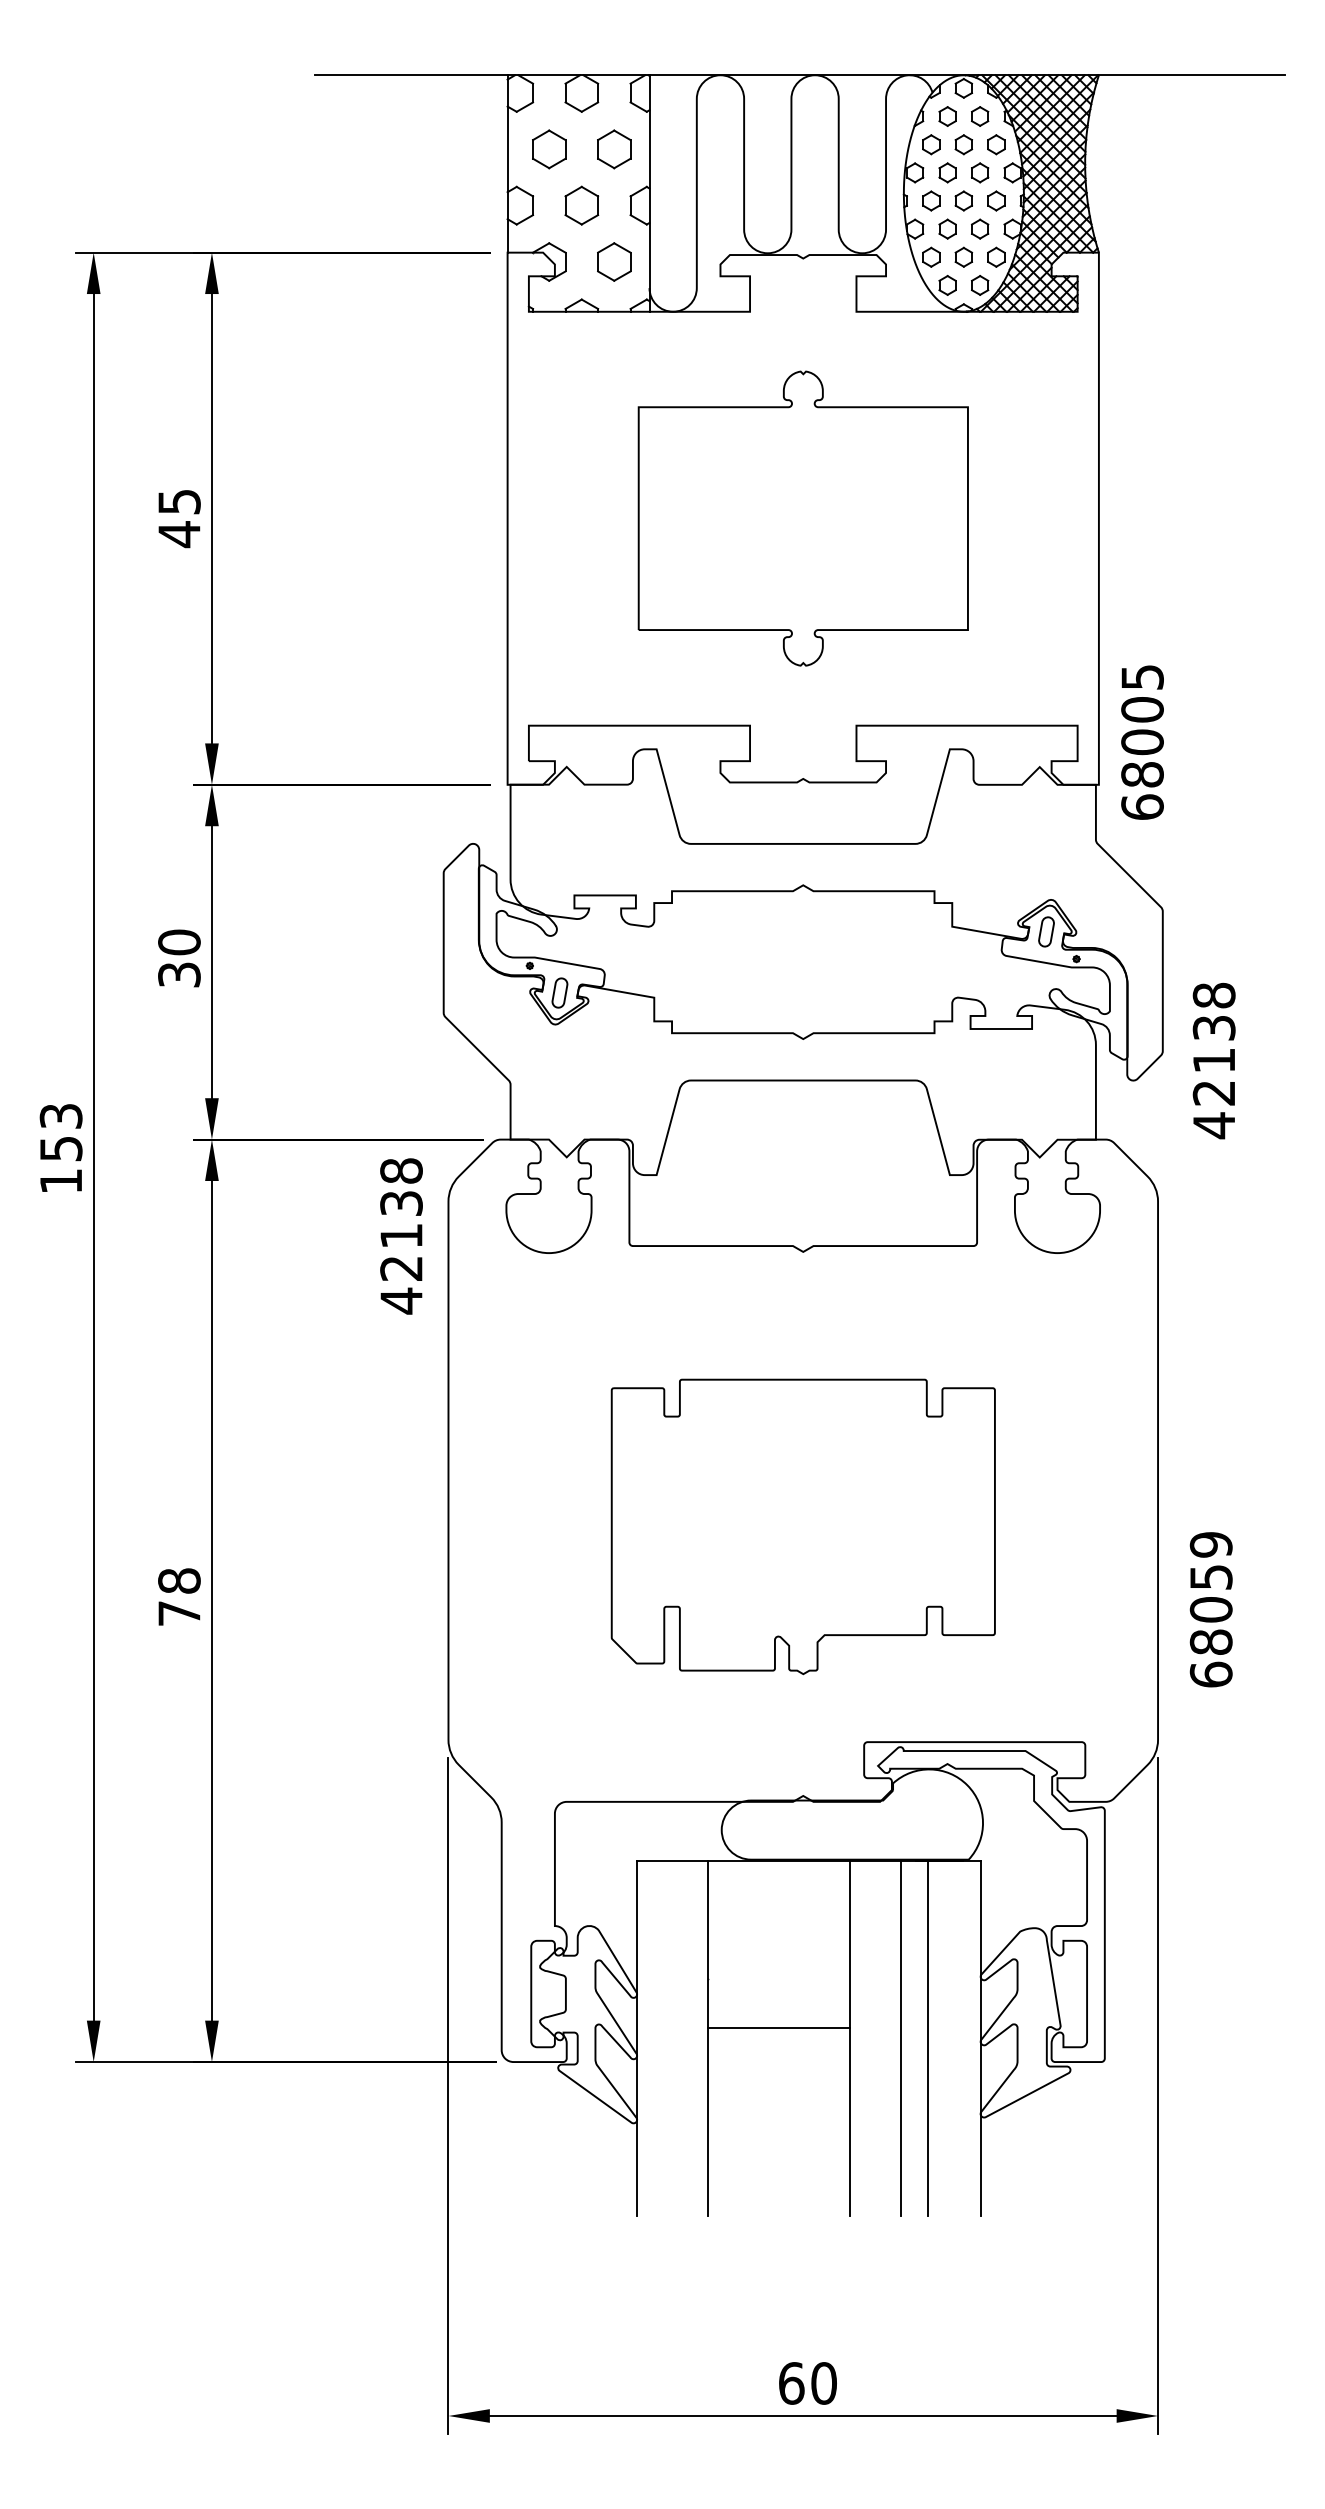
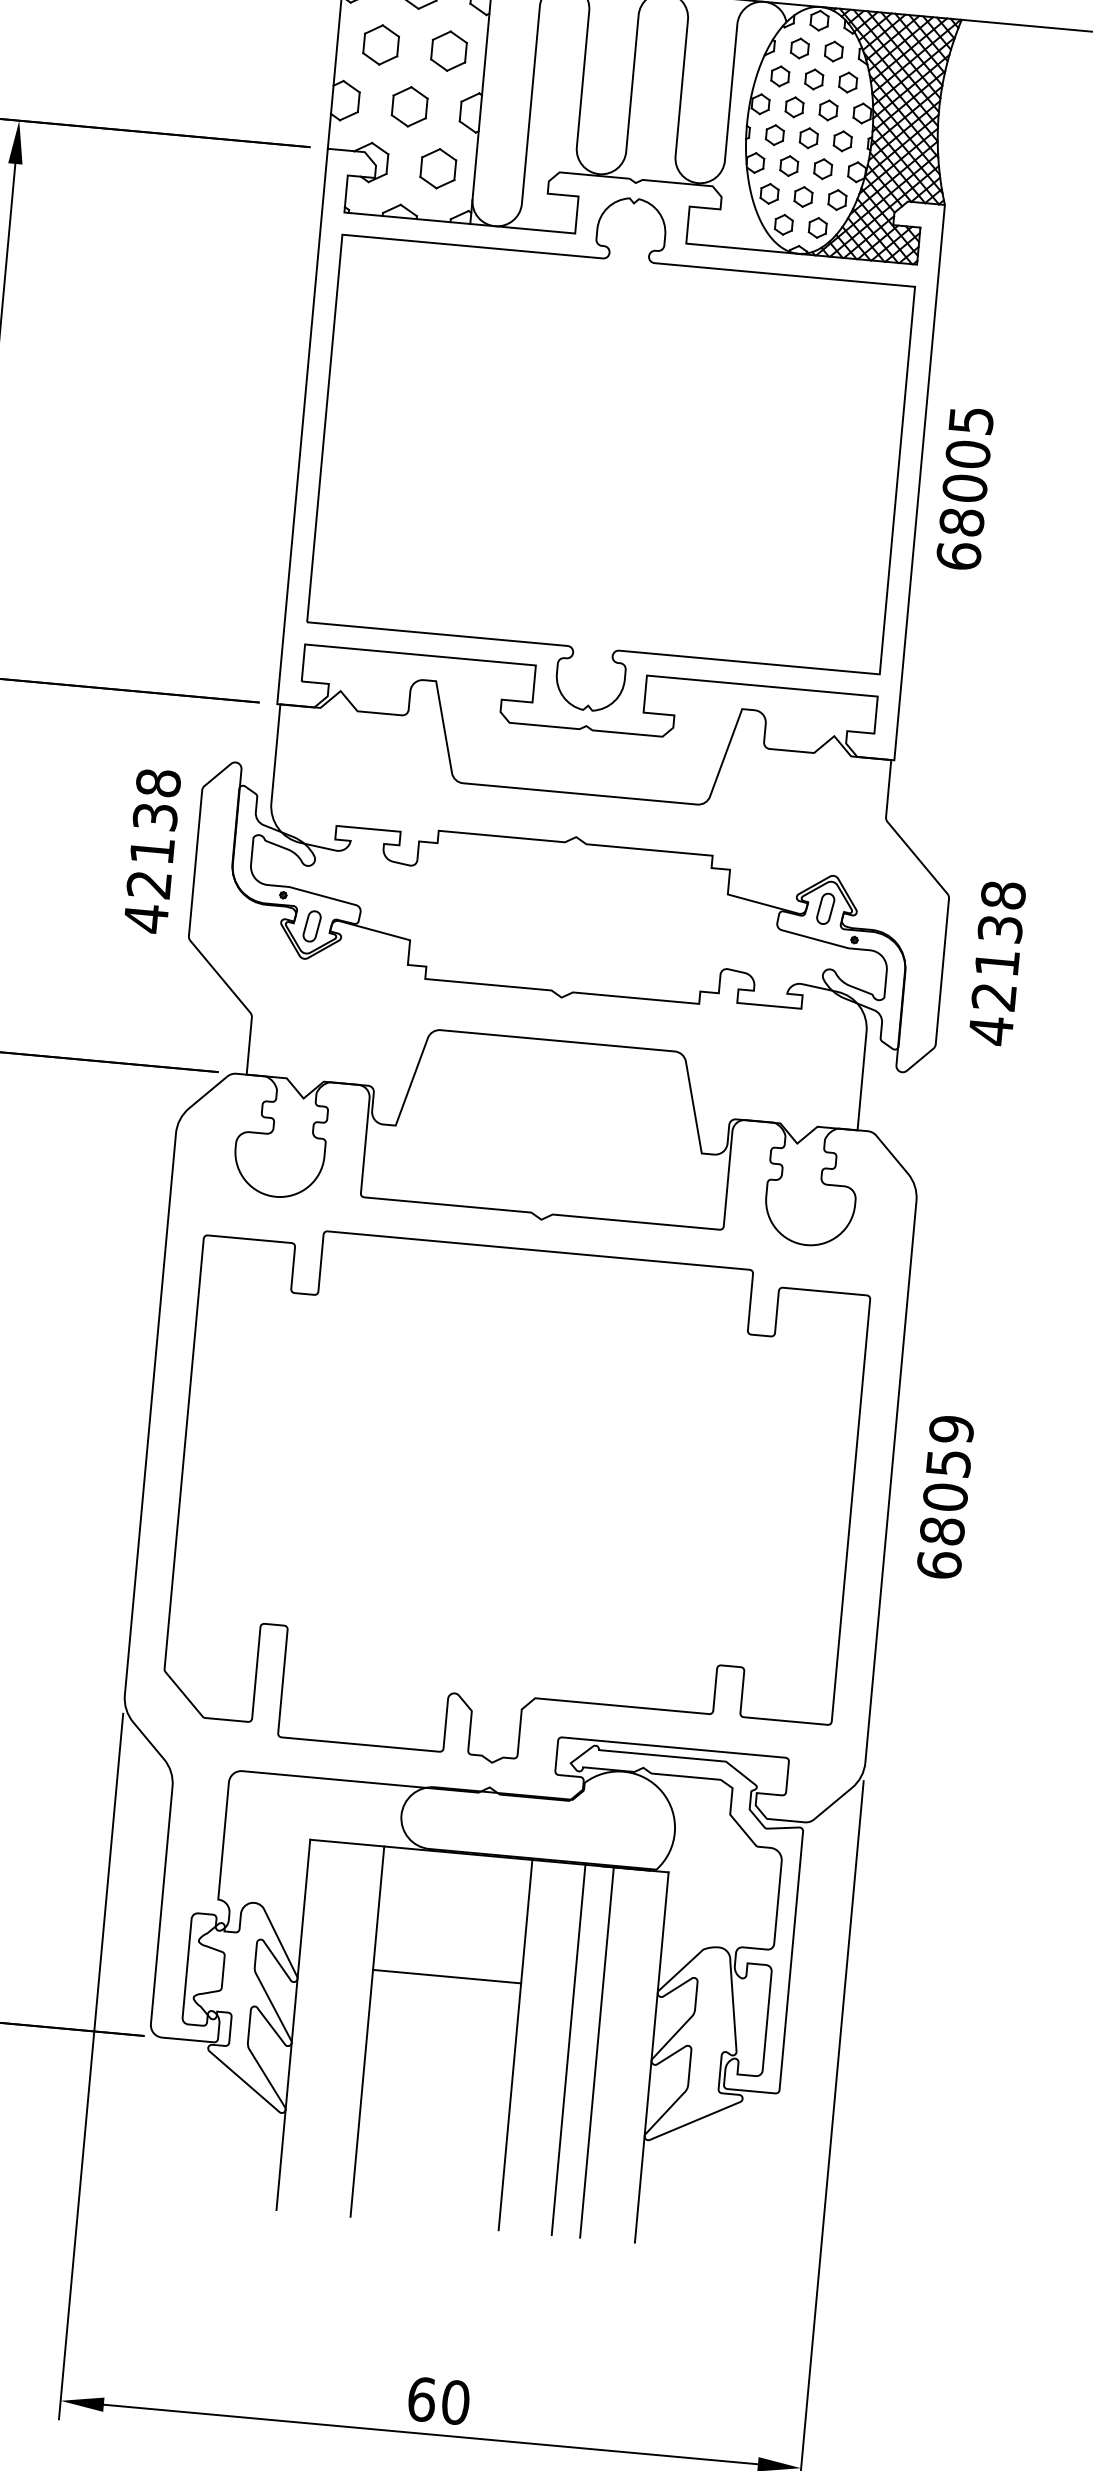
part: (803, 518) -> (611, 454), size x1.67
text: (1142, 742) -> (964, 488), moved
text: (1213, 1060) -> (996, 962), moved
text: (401, 1236) -> (152, 851), moved
part: (803, 1526) -> (515, 1506), size x1.67
text: (1210, 1609) -> (944, 1496), moved
line: (778, 2028) -> (446, 1976), moved

